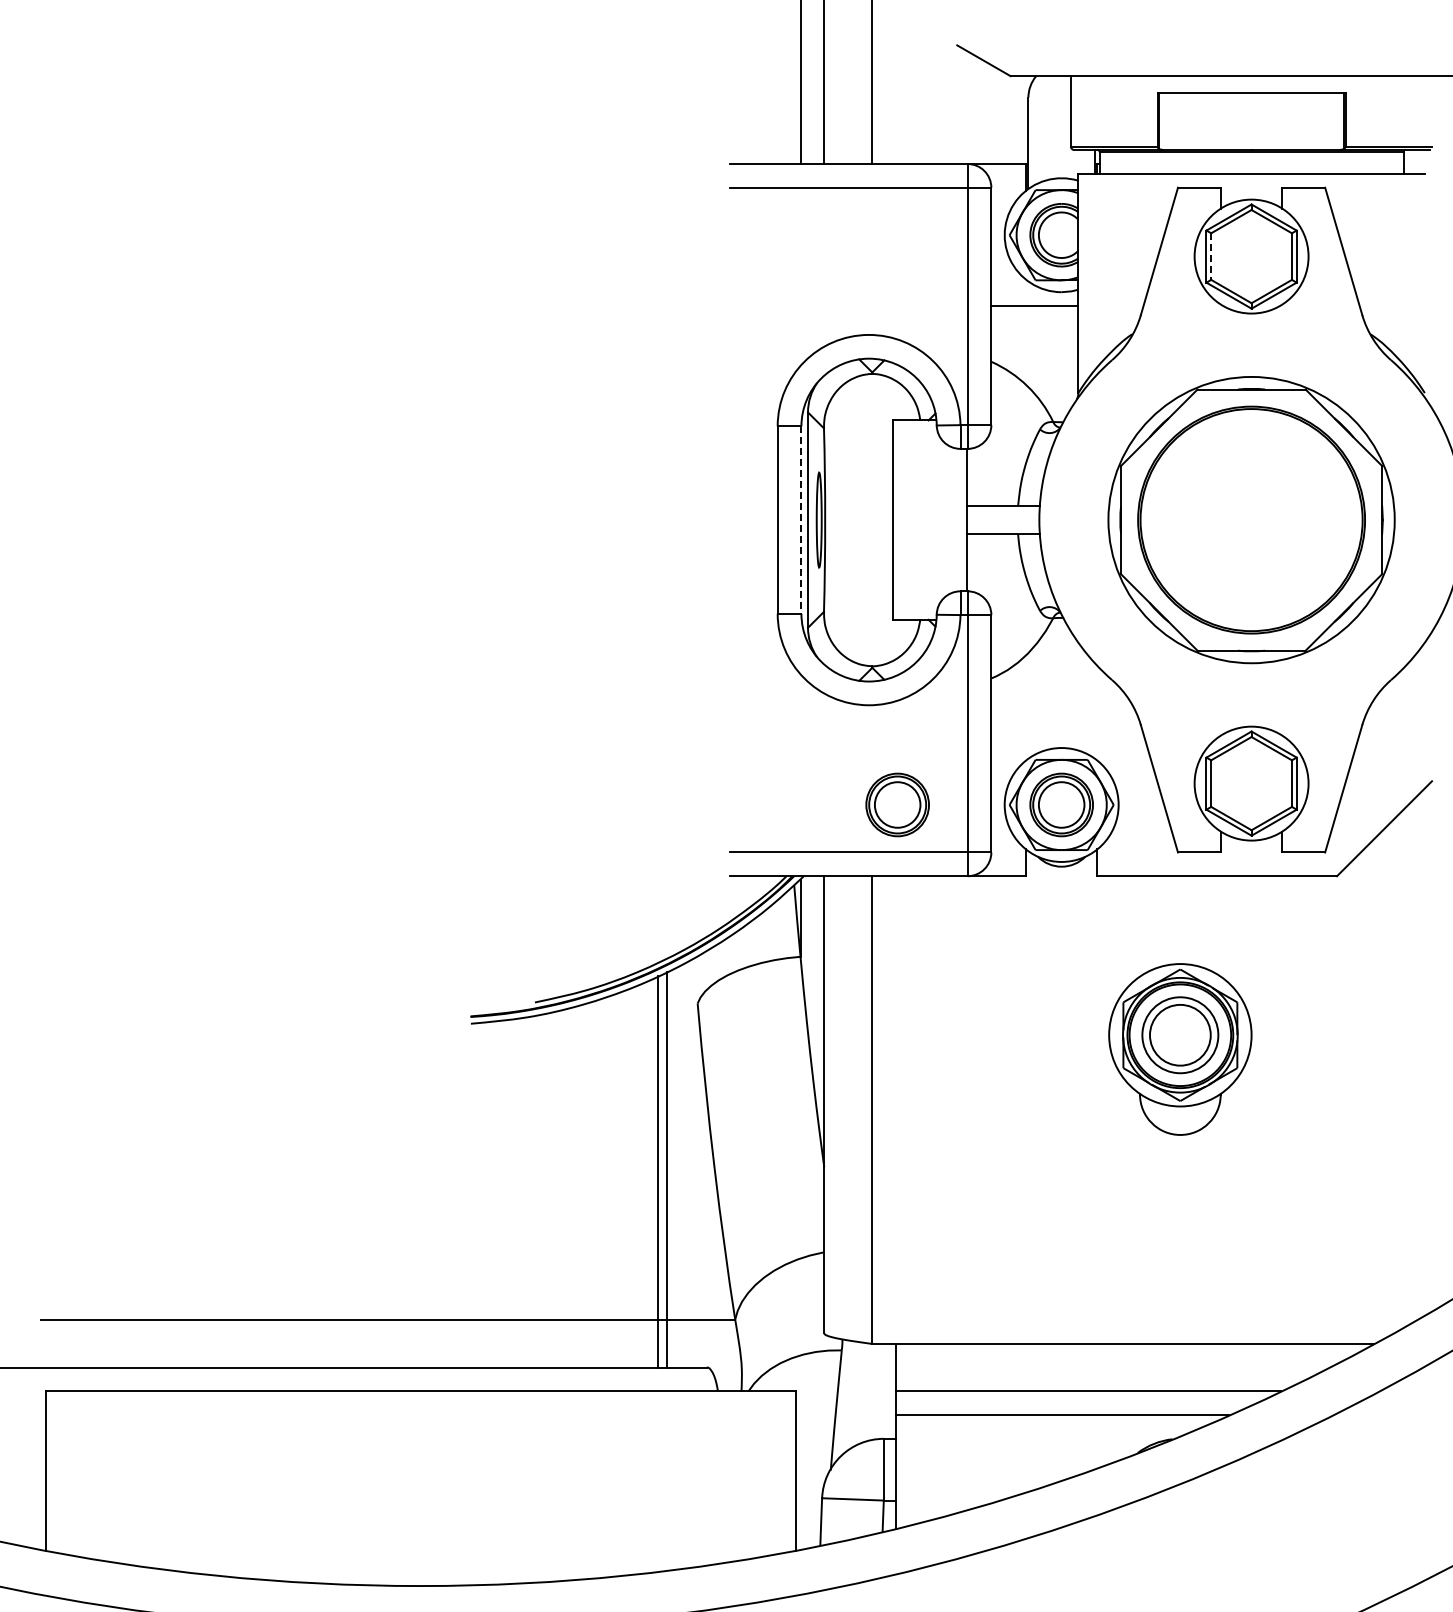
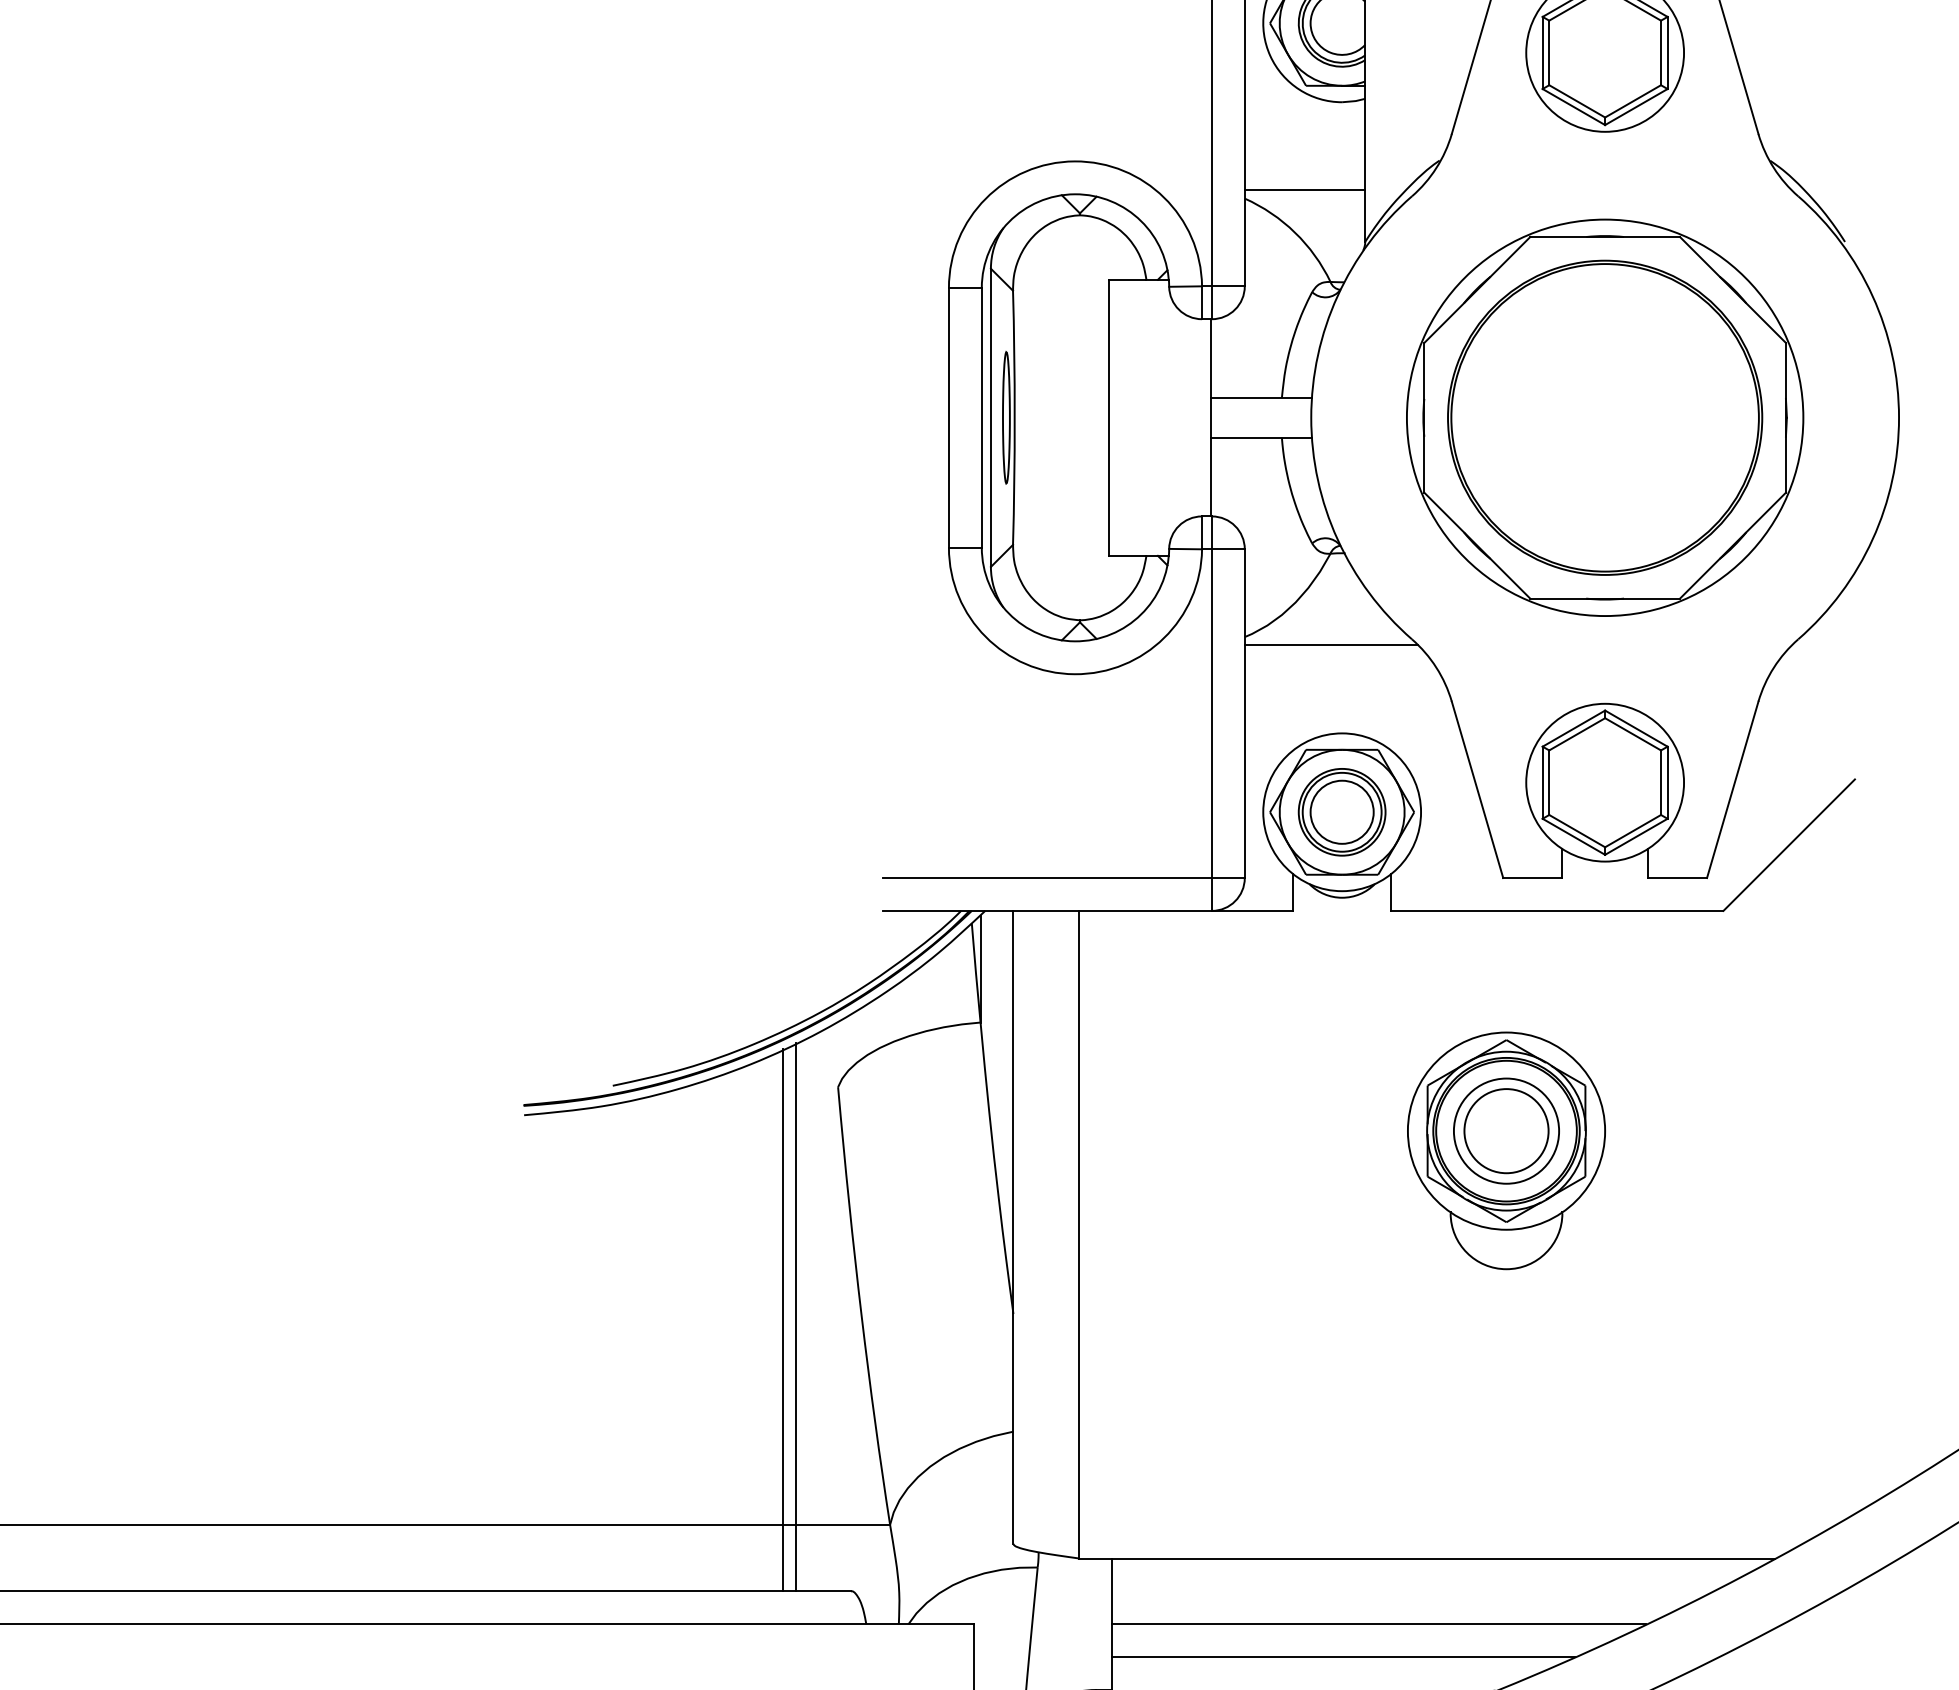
line: (1211, 257) -> (1549, 54), dashed -> solid
line: (1034, 305) -> (1304, 189), moved
line: (801, 520) -> (981, 418), dashed -> solid
line: (1053, 684) -> (1330, 645), added
part: (897, 804) -> (1114, 811), removed

